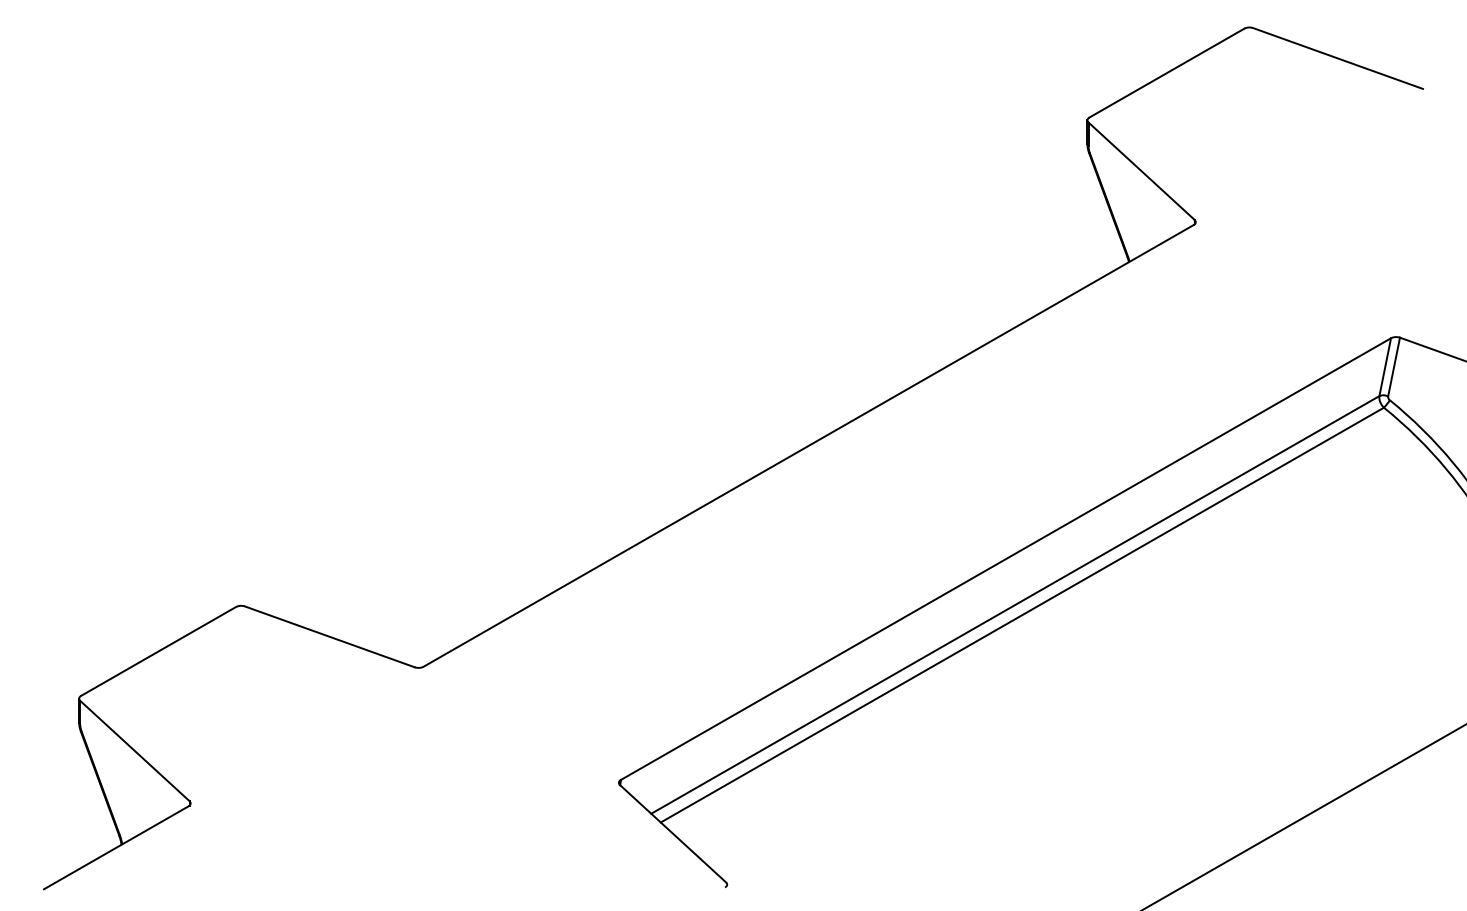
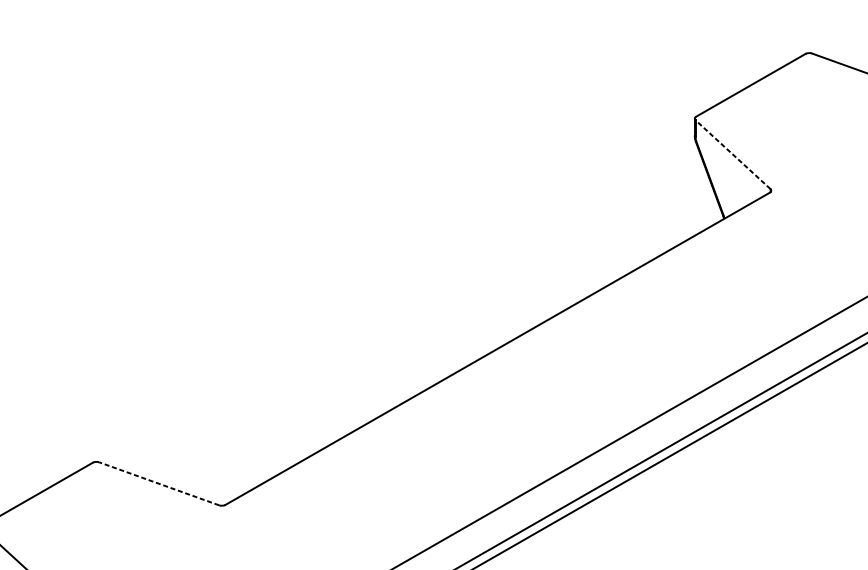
line: (1141, 170) -> (732, 154), solid -> dashed
line: (329, 636) -> (158, 483), solid -> dashed

